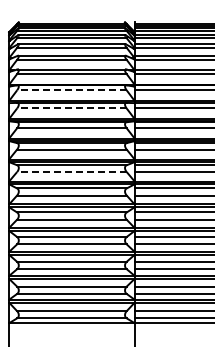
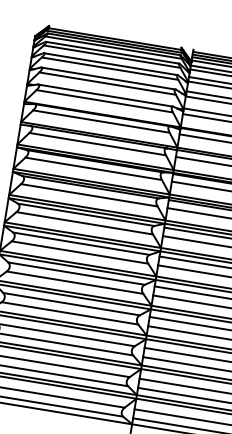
line: (71, 90) -> (100, 121), dashed -> solid
line: (71, 108) -> (97, 144), dashed -> solid
line: (71, 172) -> (84, 223), dashed -> solid

